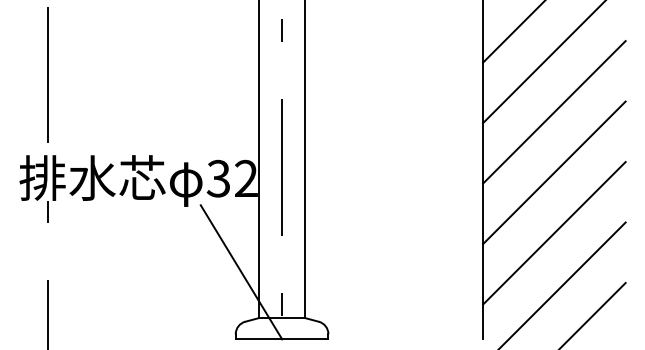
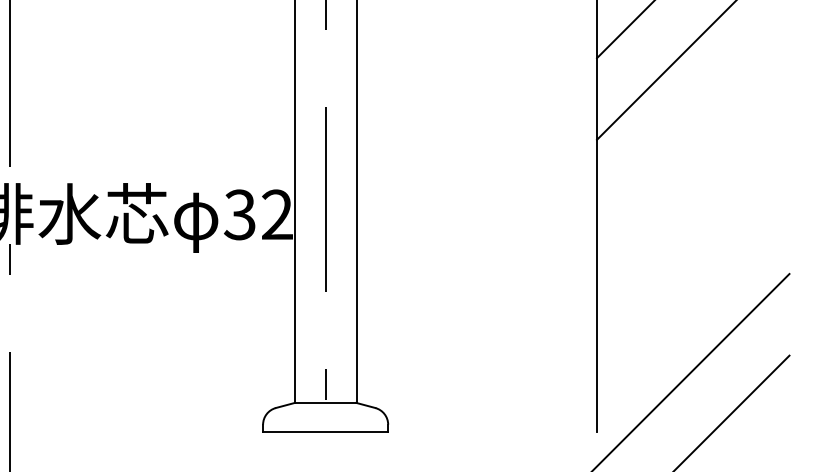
line: (554, 112) -> (693, 125), removed
line: (554, 172) -> (693, 206), removed
line: (554, 233) -> (693, 288), removed
line: (241, 272) -> (270, 341), removed

